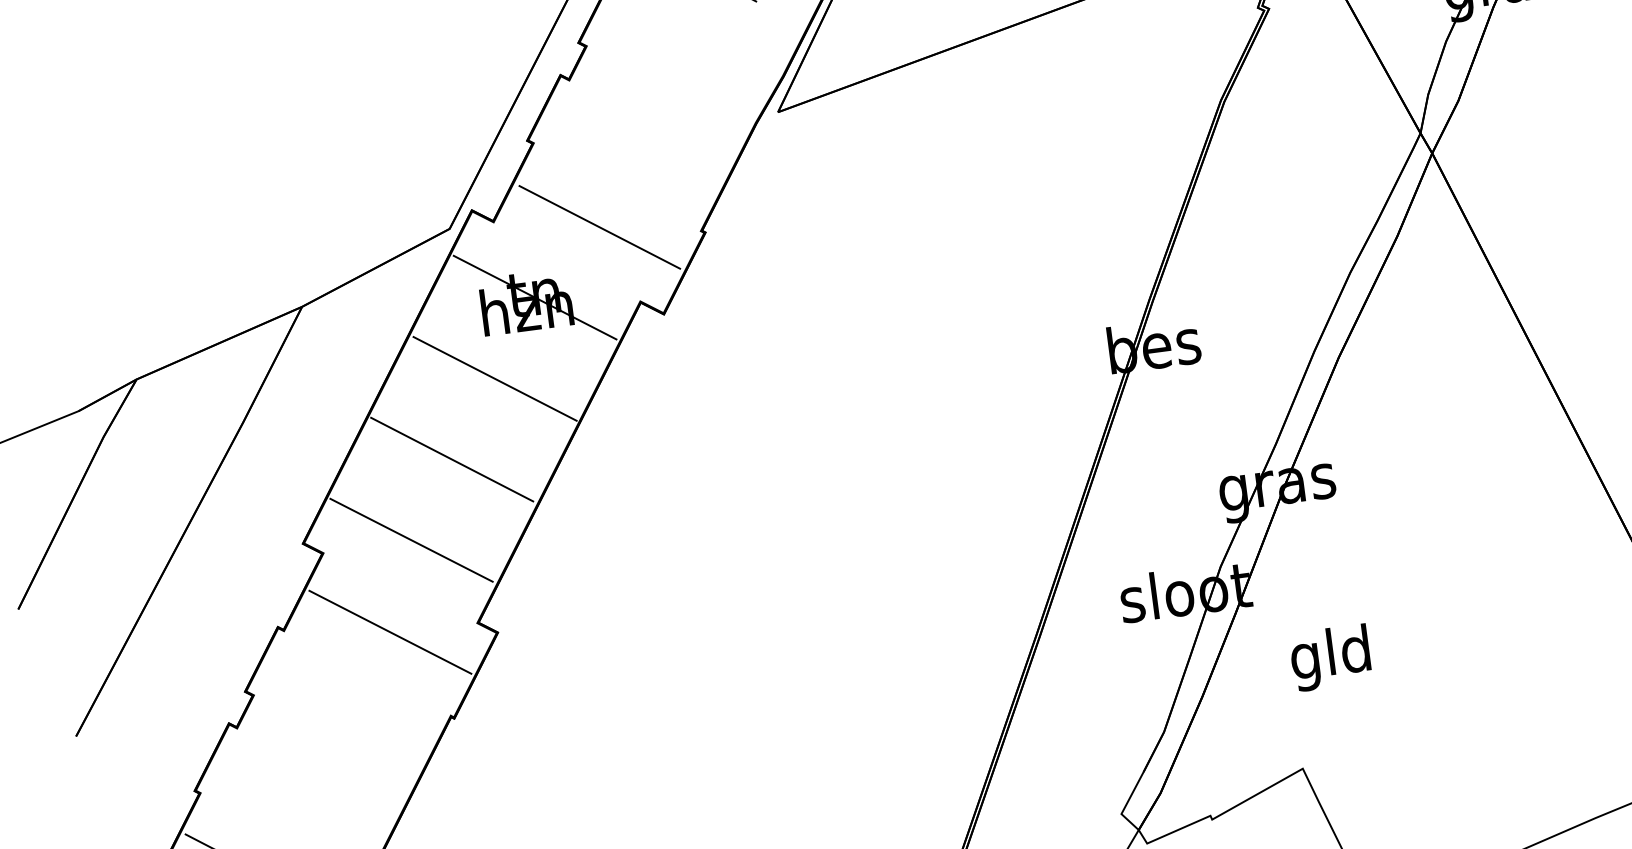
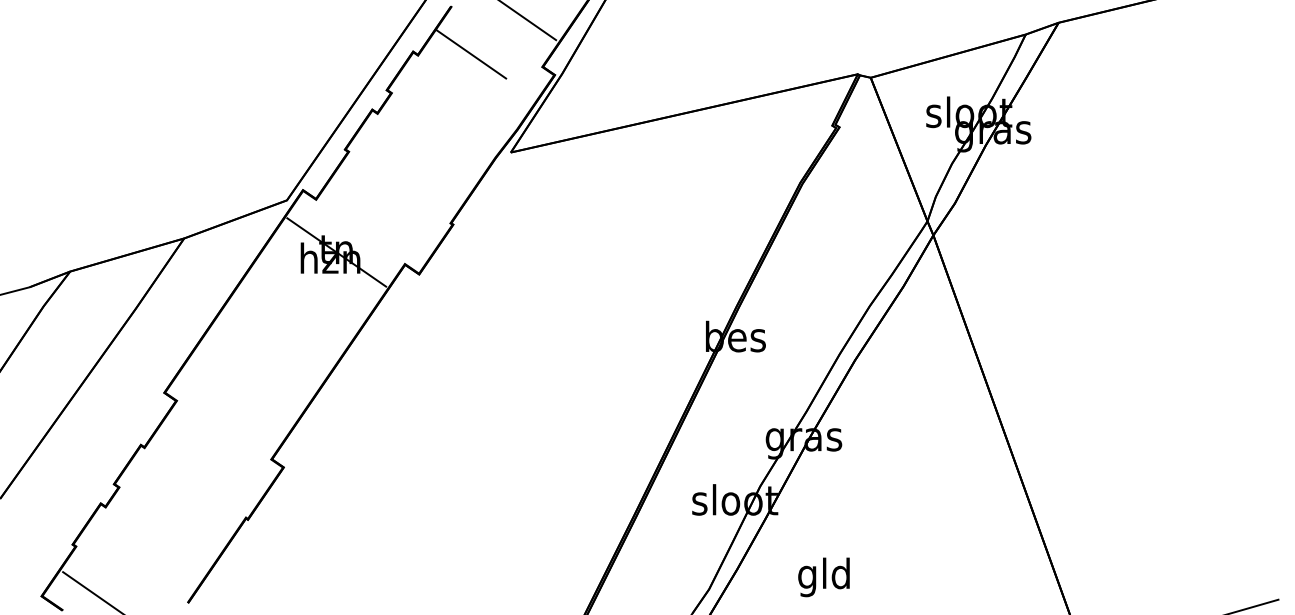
line: (599, 227) -> (384, 212), removed
line: (494, 378) -> (303, 301), removed
line: (451, 459) -> (268, 350), removed
line: (411, 539) -> (235, 399), removed
line: (389, 631) -> (213, 457), removed
text: (1329, 658) -> (823, 577), moved

